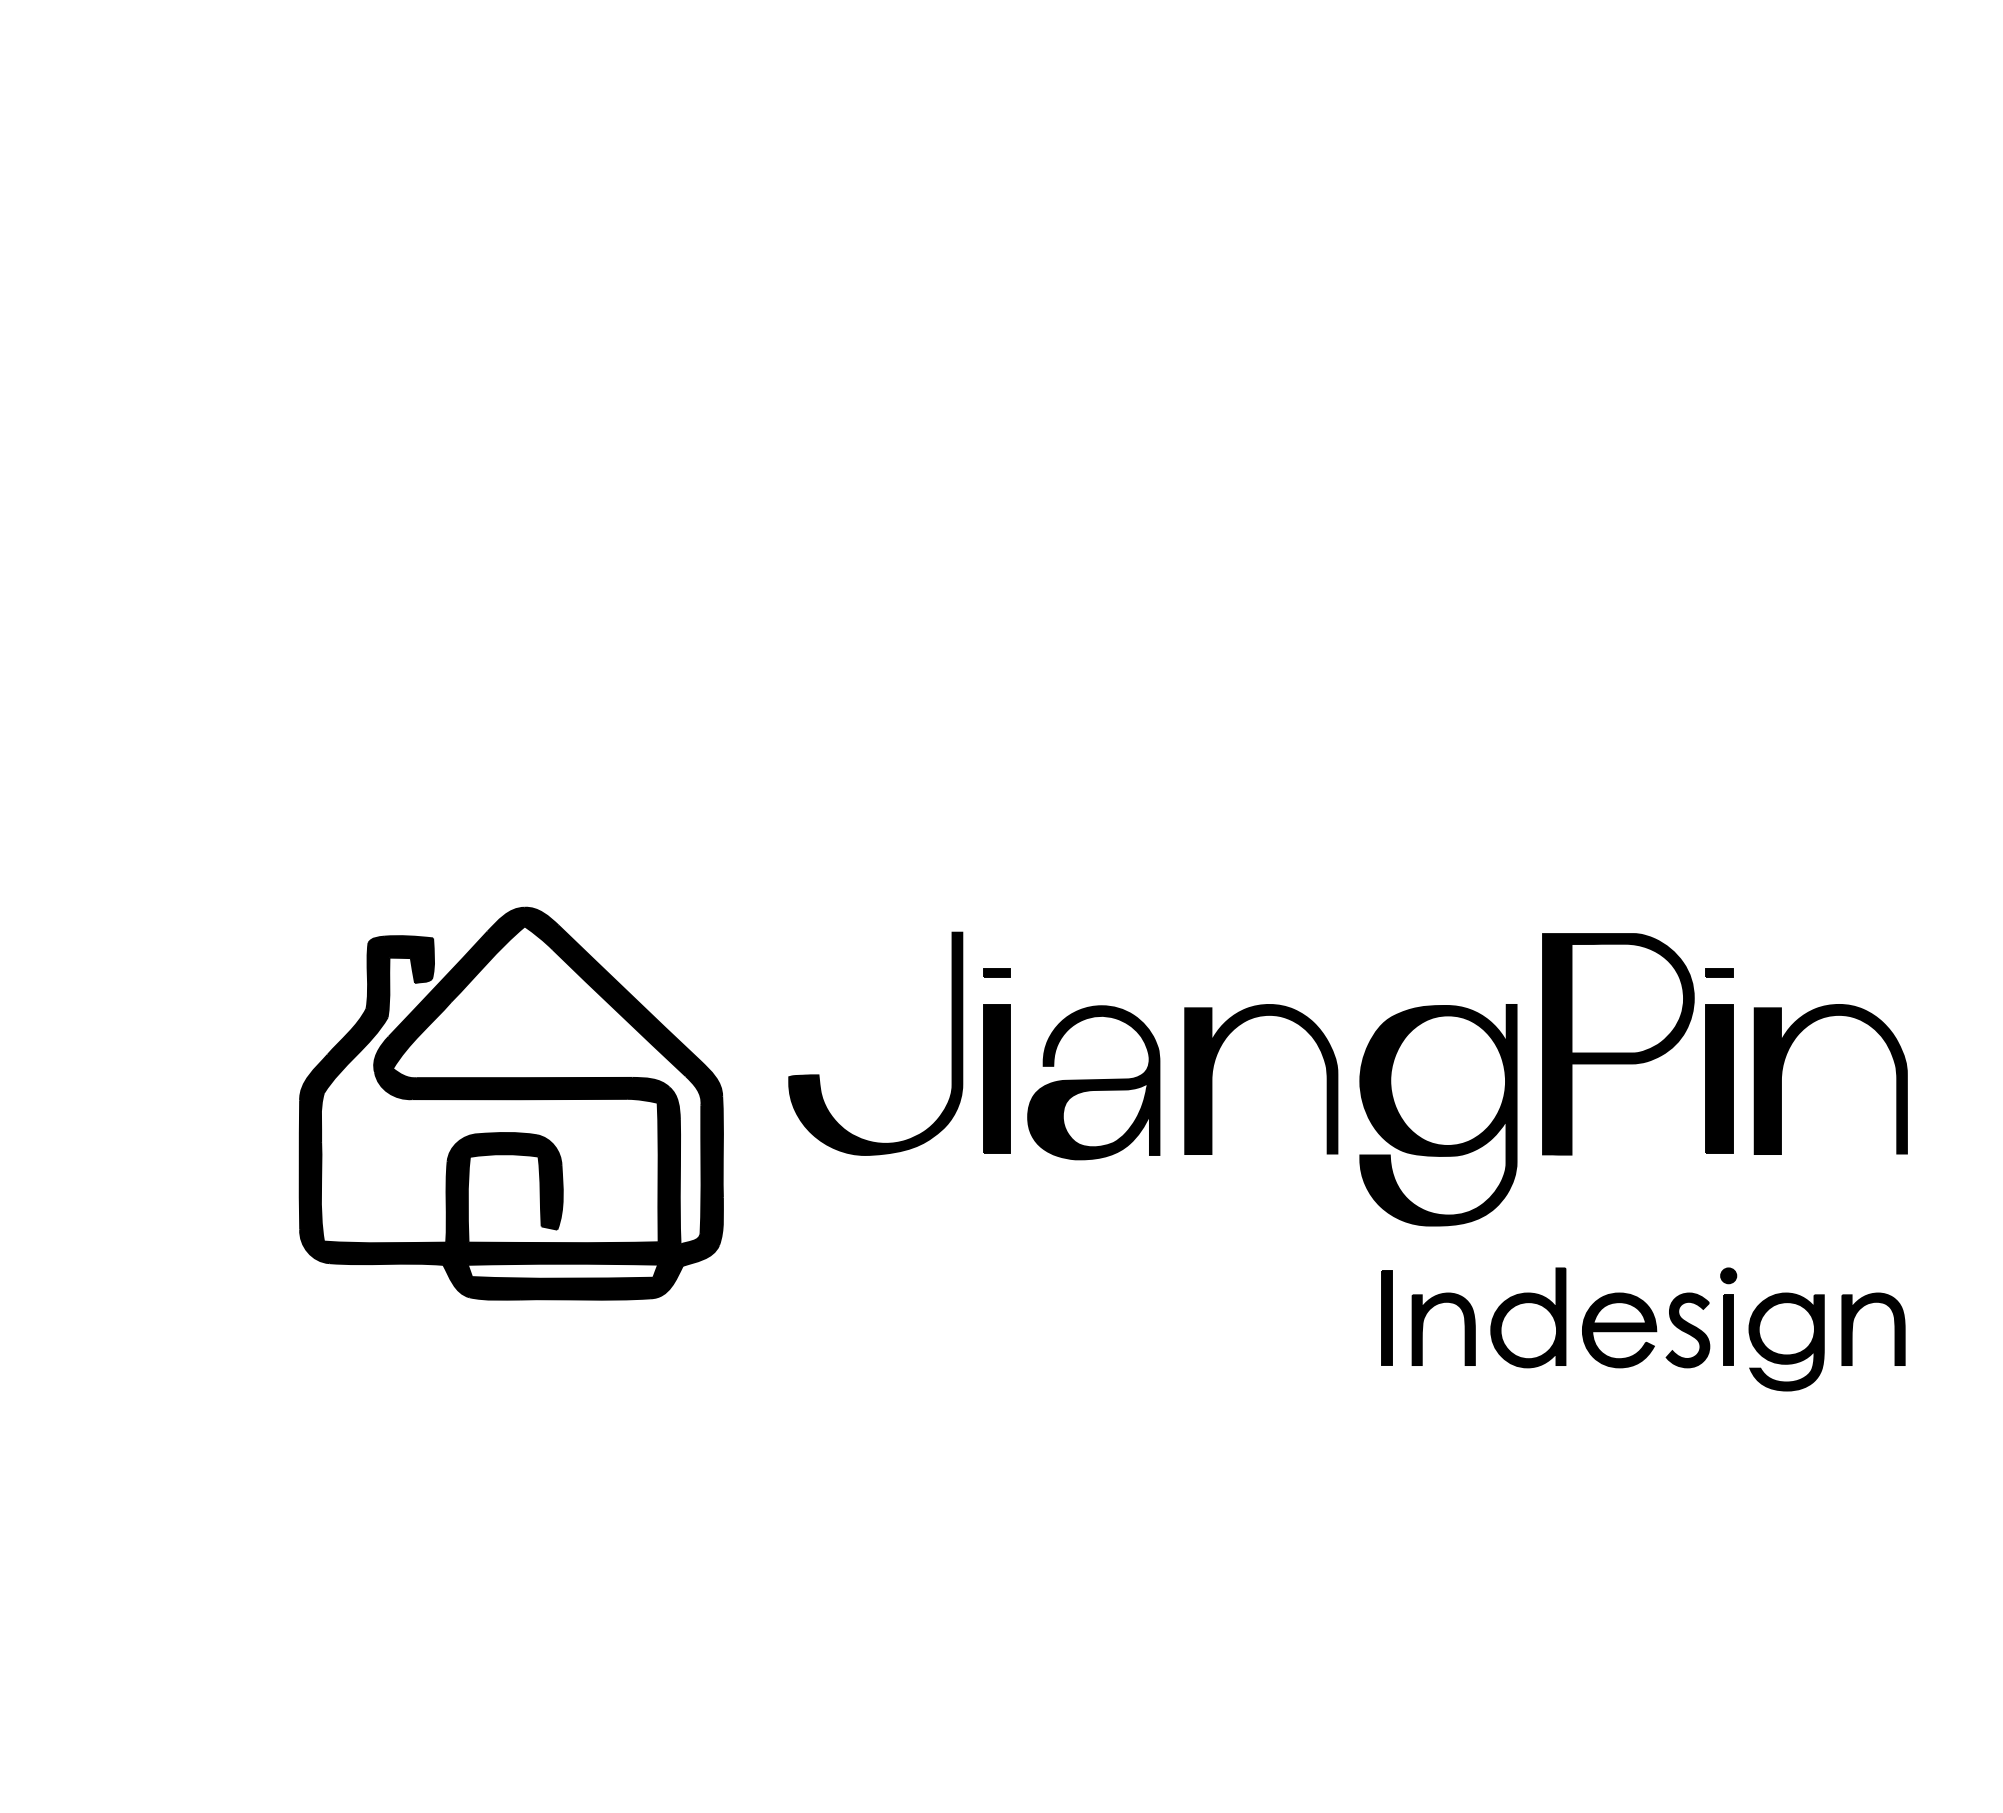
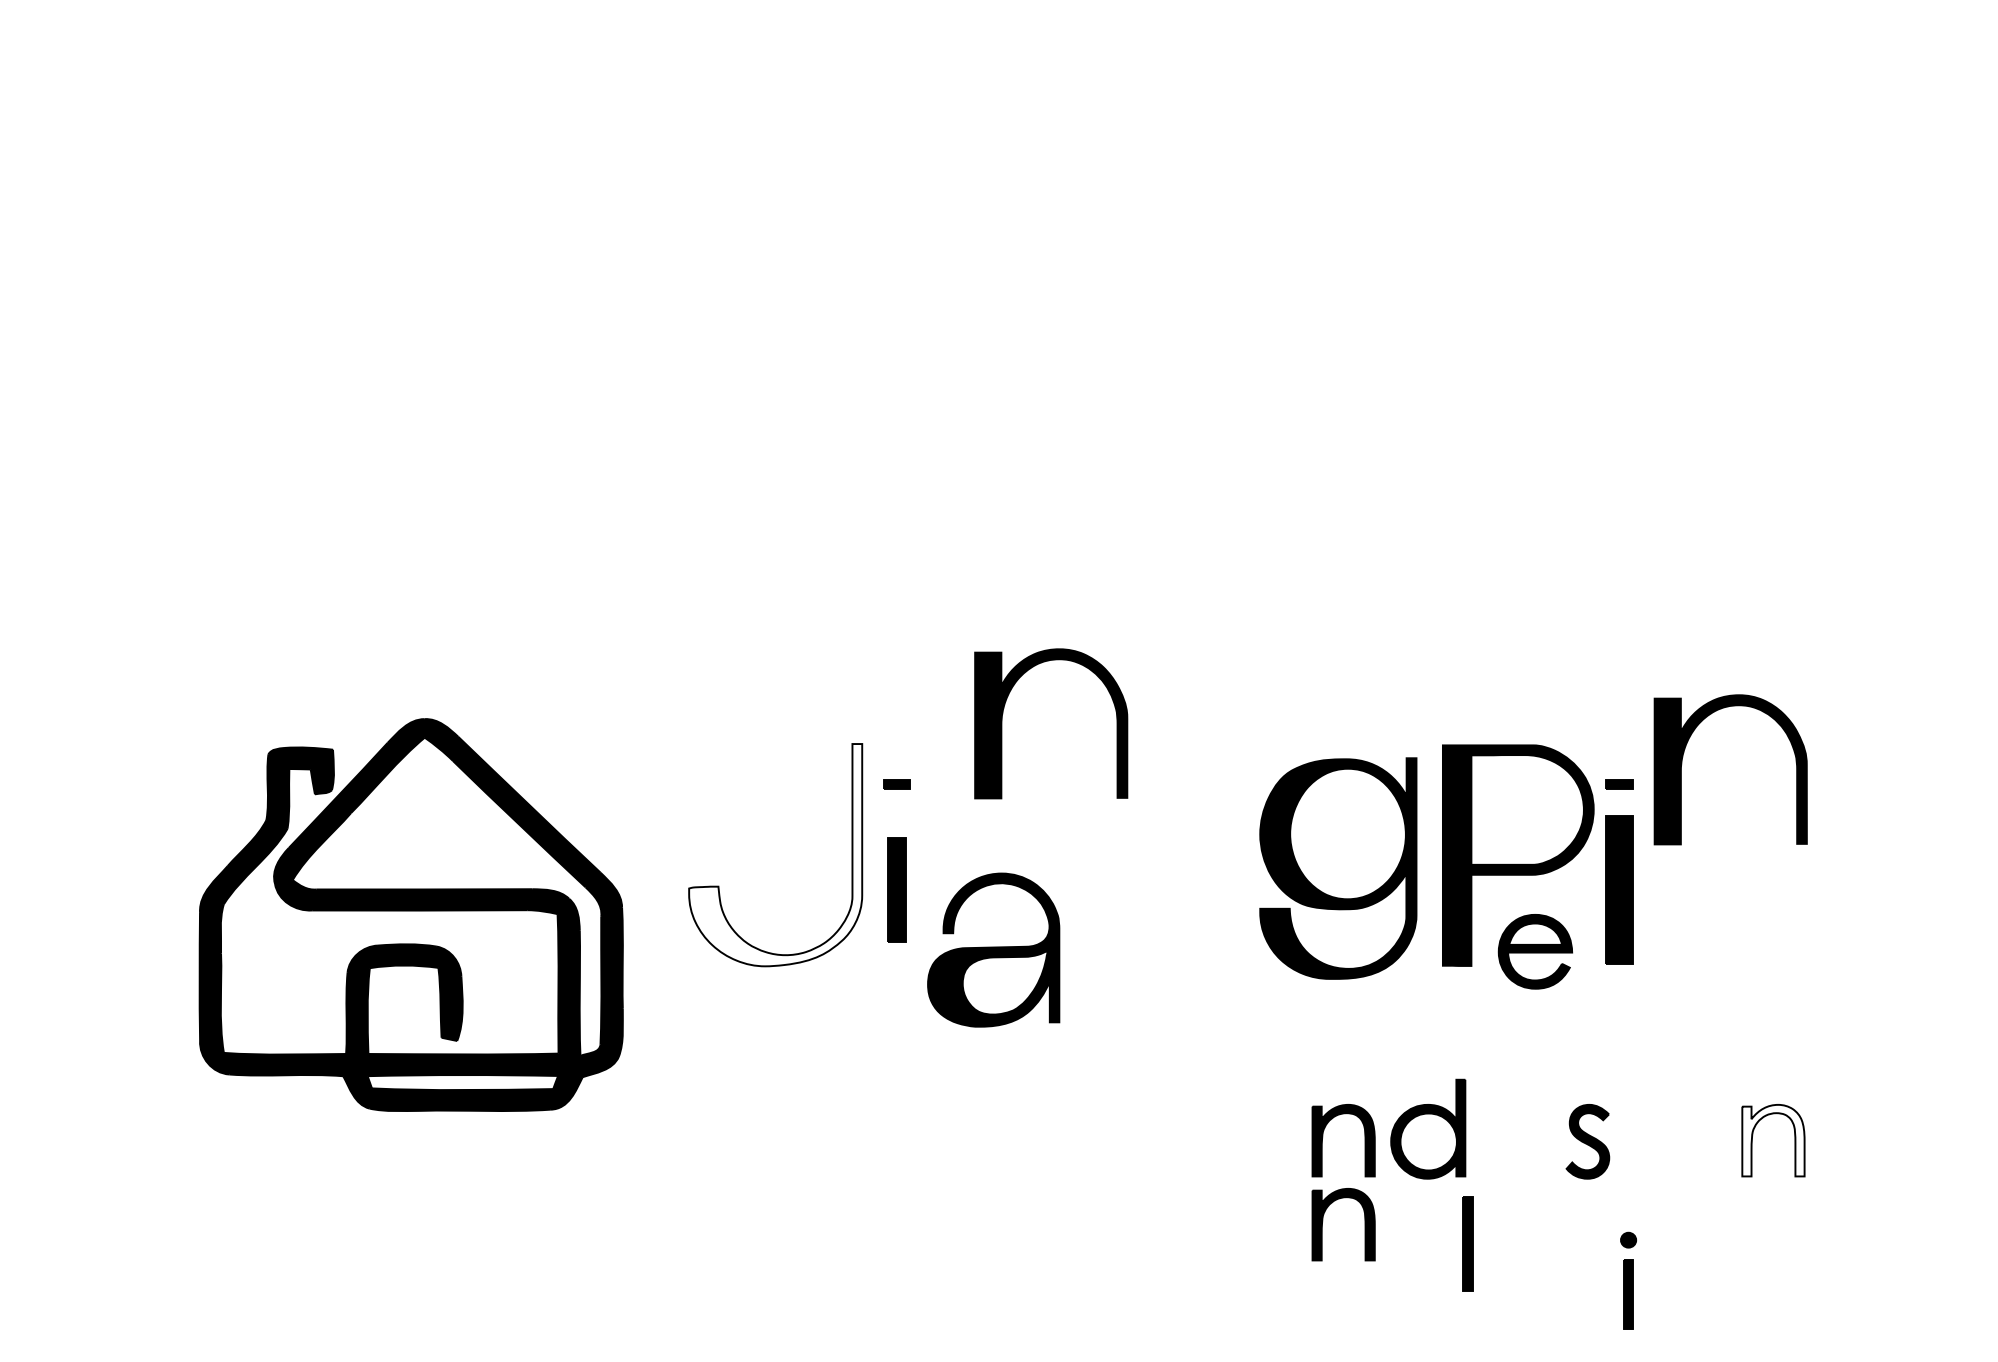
fill: (875, 1043) -> (775, 854), removed
part: (1213, 1070) -> (1003, 714), moved
part: (1782, 1075) -> (1682, 765), moved
part: (996, 1078) -> (896, 889), size x0.7
part: (1093, 1082) -> (993, 949), moved
part: (1438, 1115) -> (1338, 868), moved
part: (1728, 1316) -> (1628, 1280), moved
part: (1386, 1317) -> (1467, 1243), moved
fill: (1873, 1329) -> (1773, 1140), removed
part: (1619, 1330) -> (1535, 951), moved
part: (1786, 1341) -> (1686, 1152), removed
part: (1423, 1411) -> (1323, 1222), added

